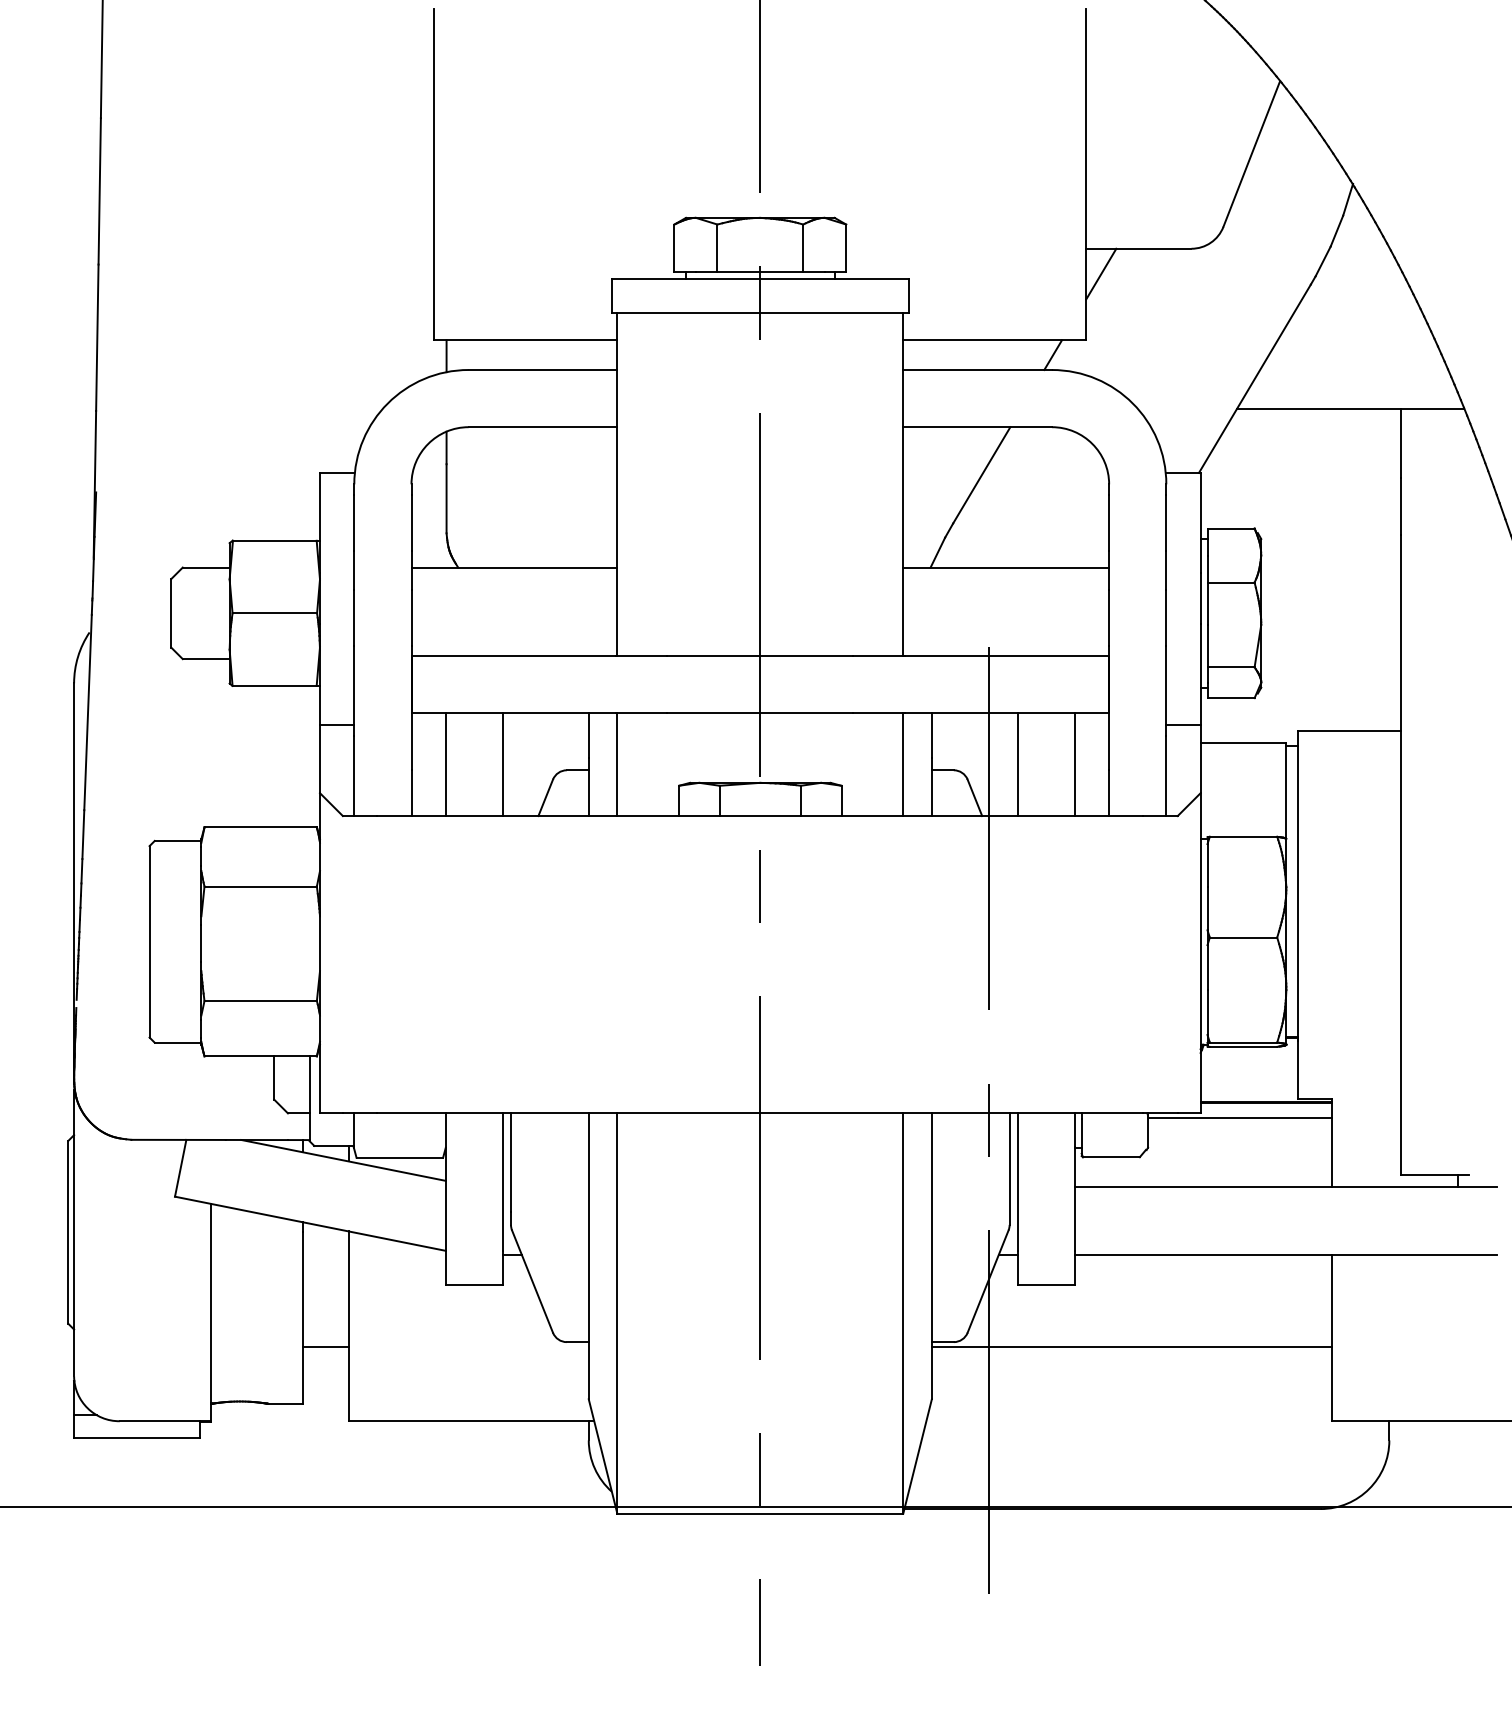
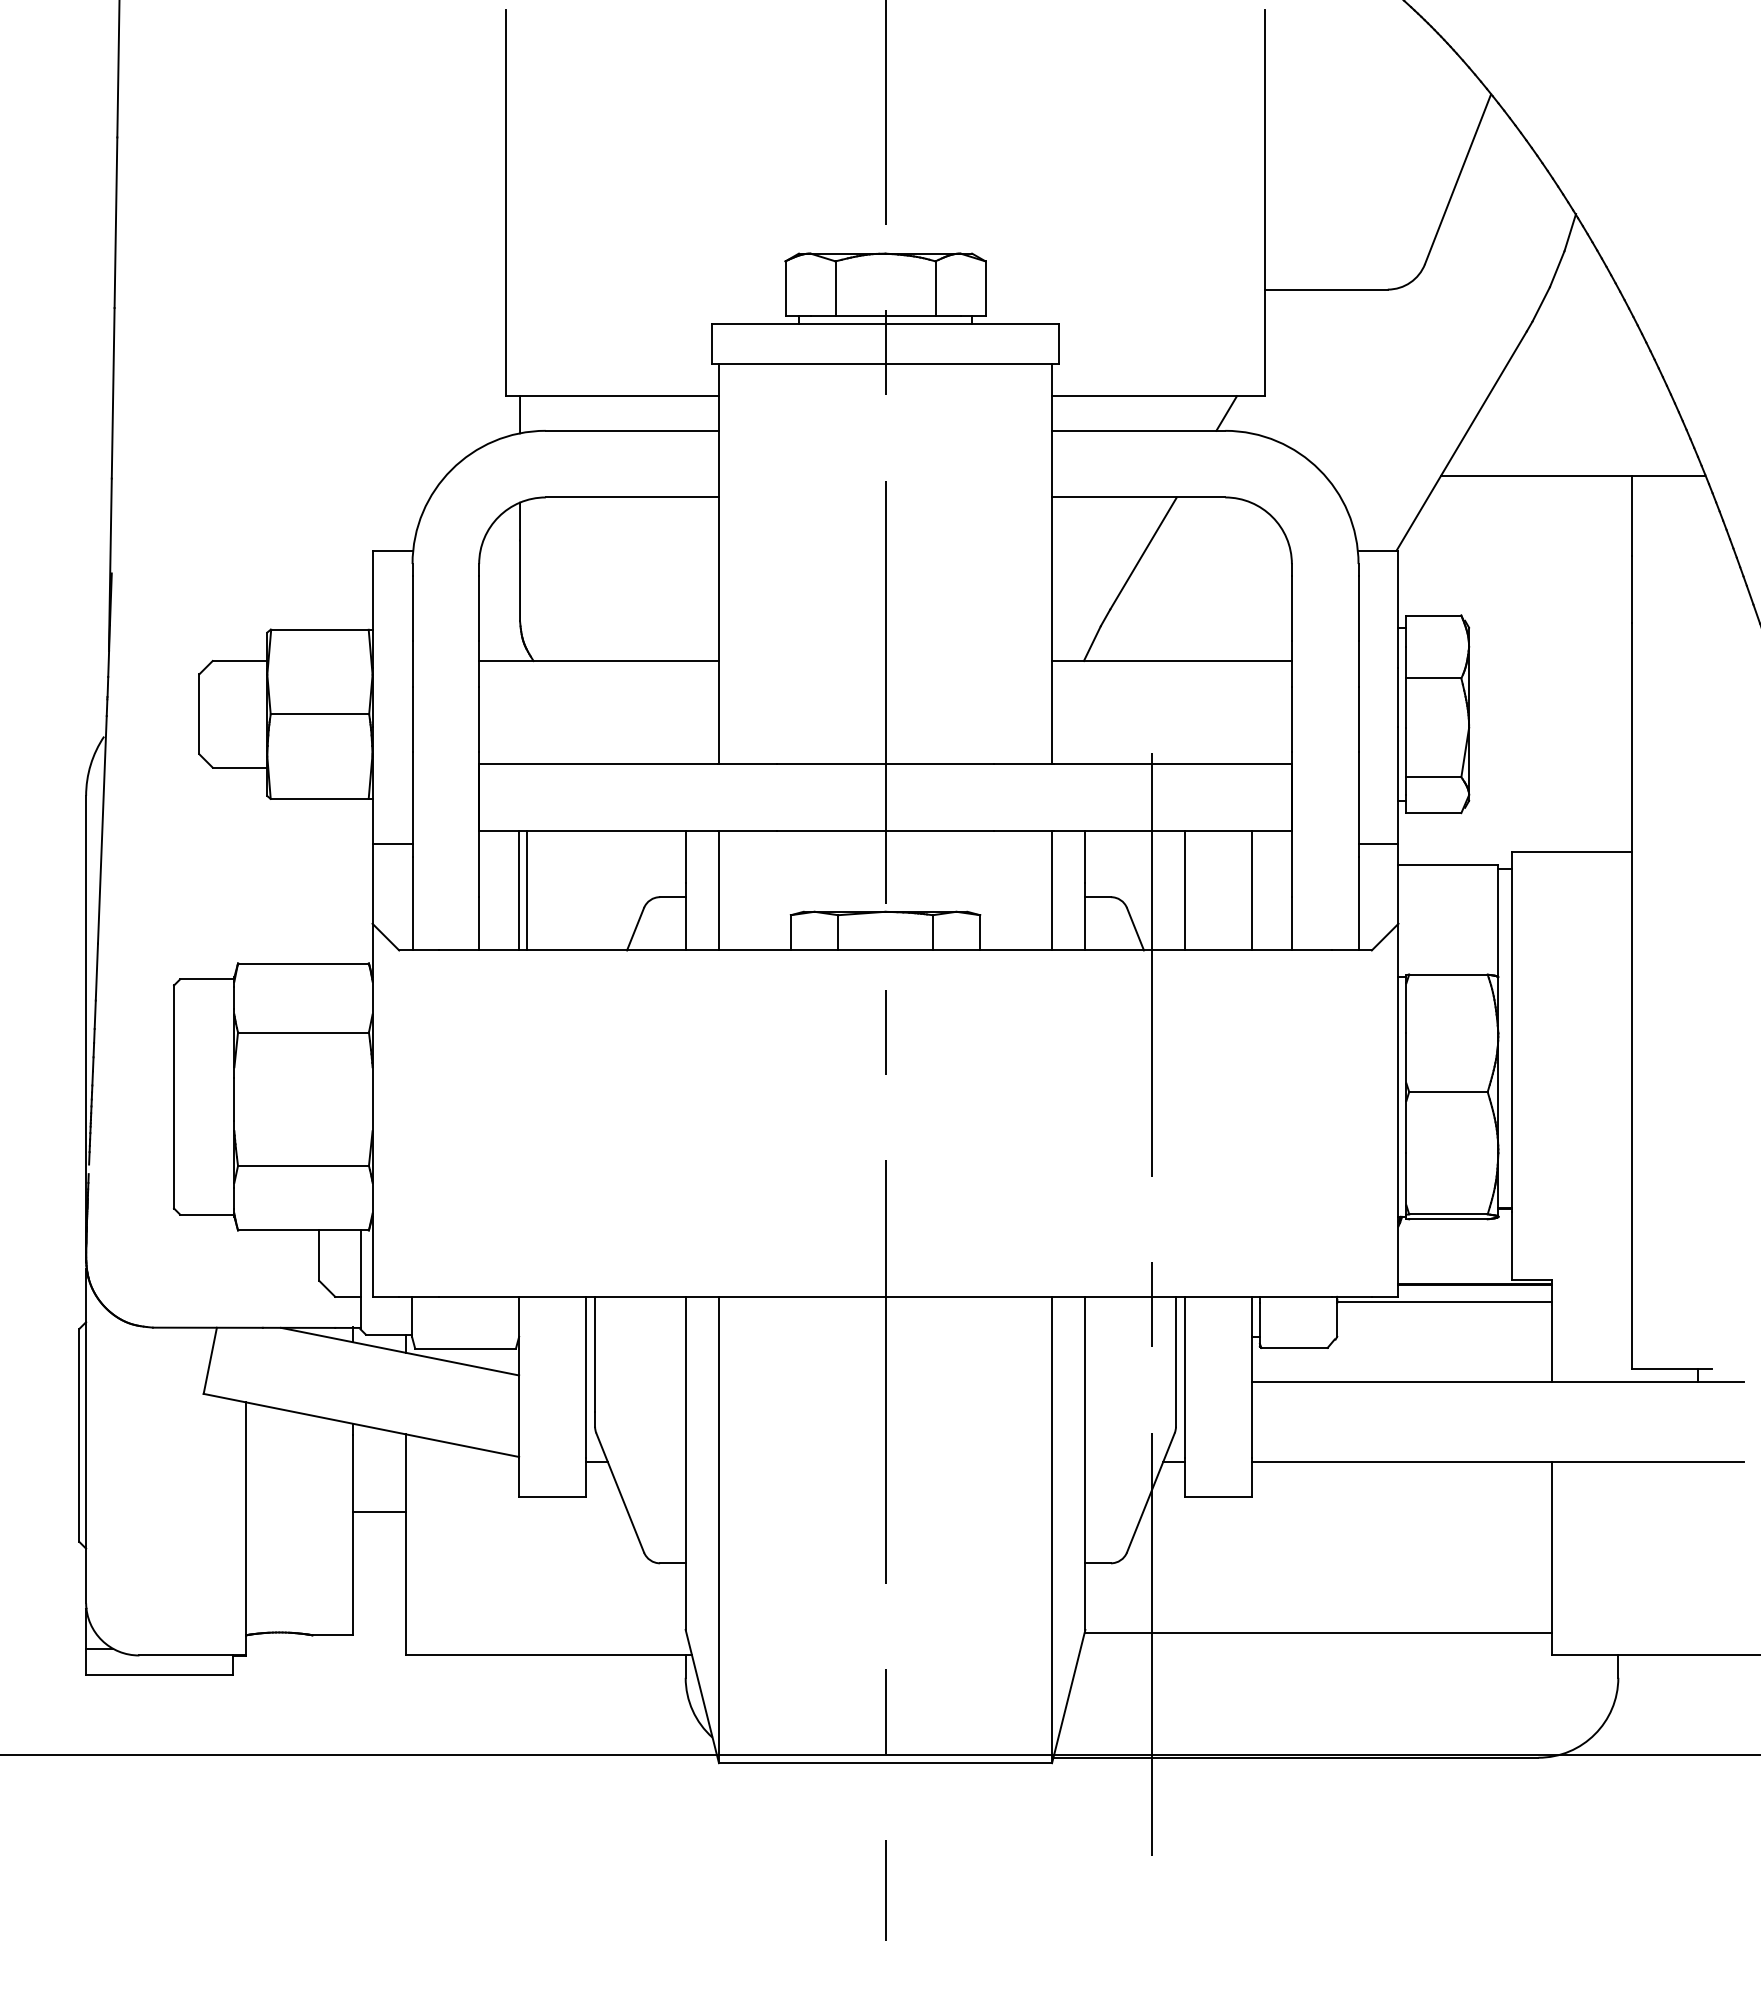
line: (1101, 273) -> (1282, 318), removed
line: (502, 764) -> (526, 890), moved
line: (325, 1346) -> (378, 1511), moved
line: (1131, 1346) -> (1318, 1632), moved

